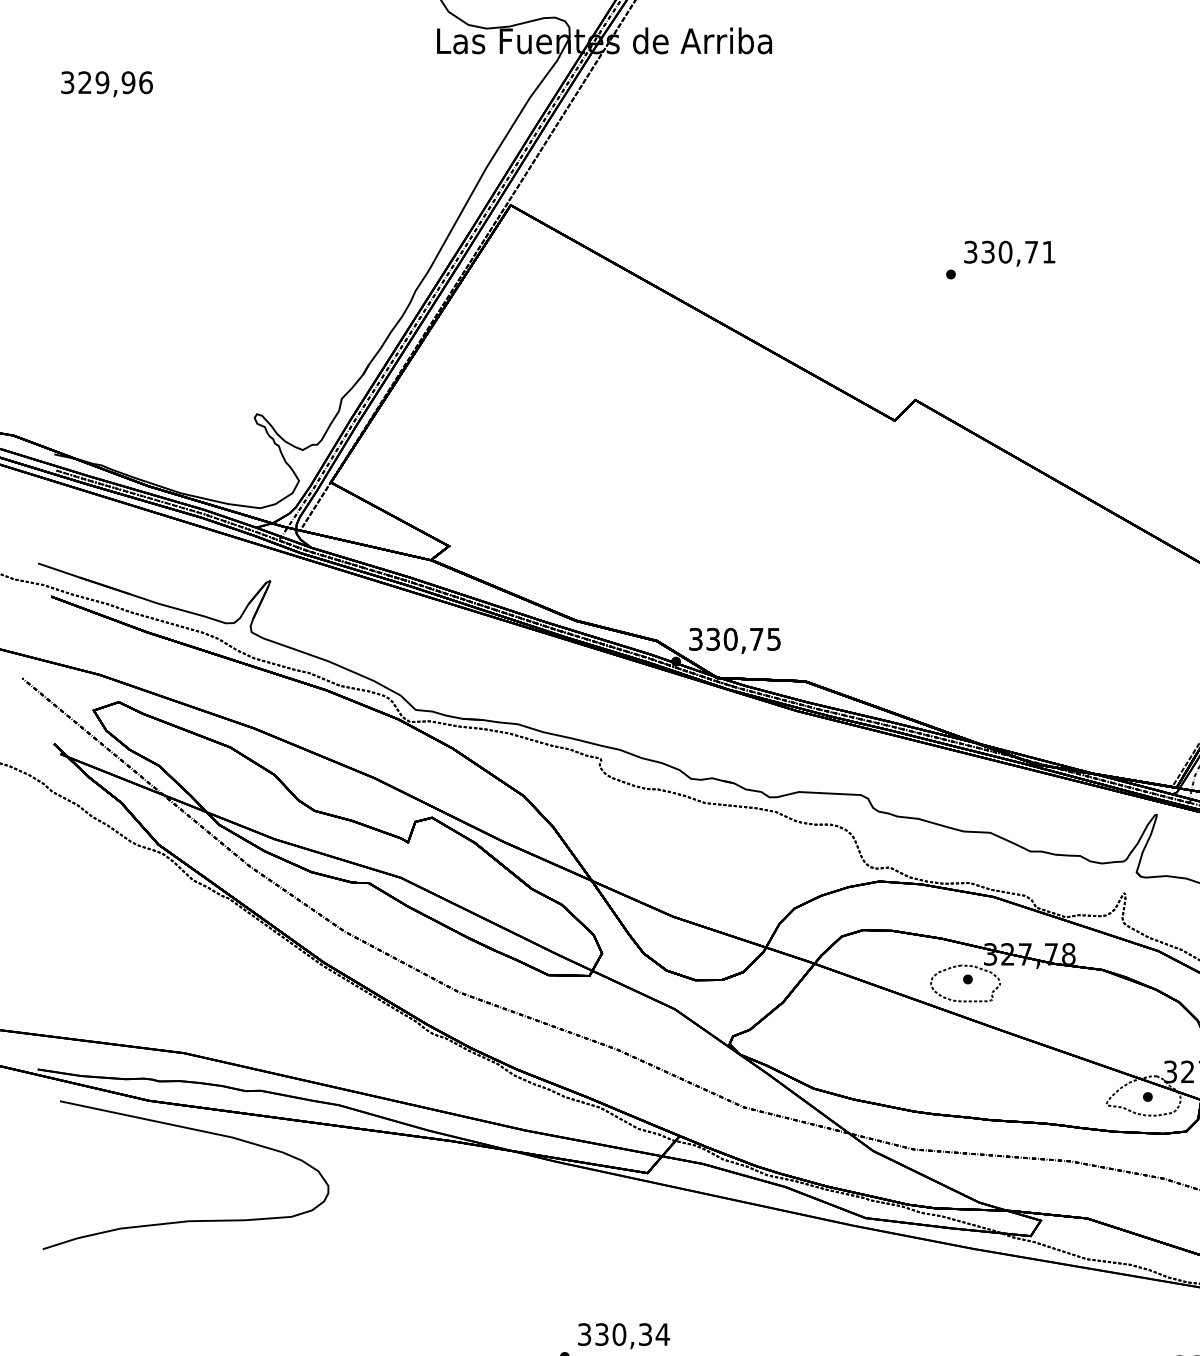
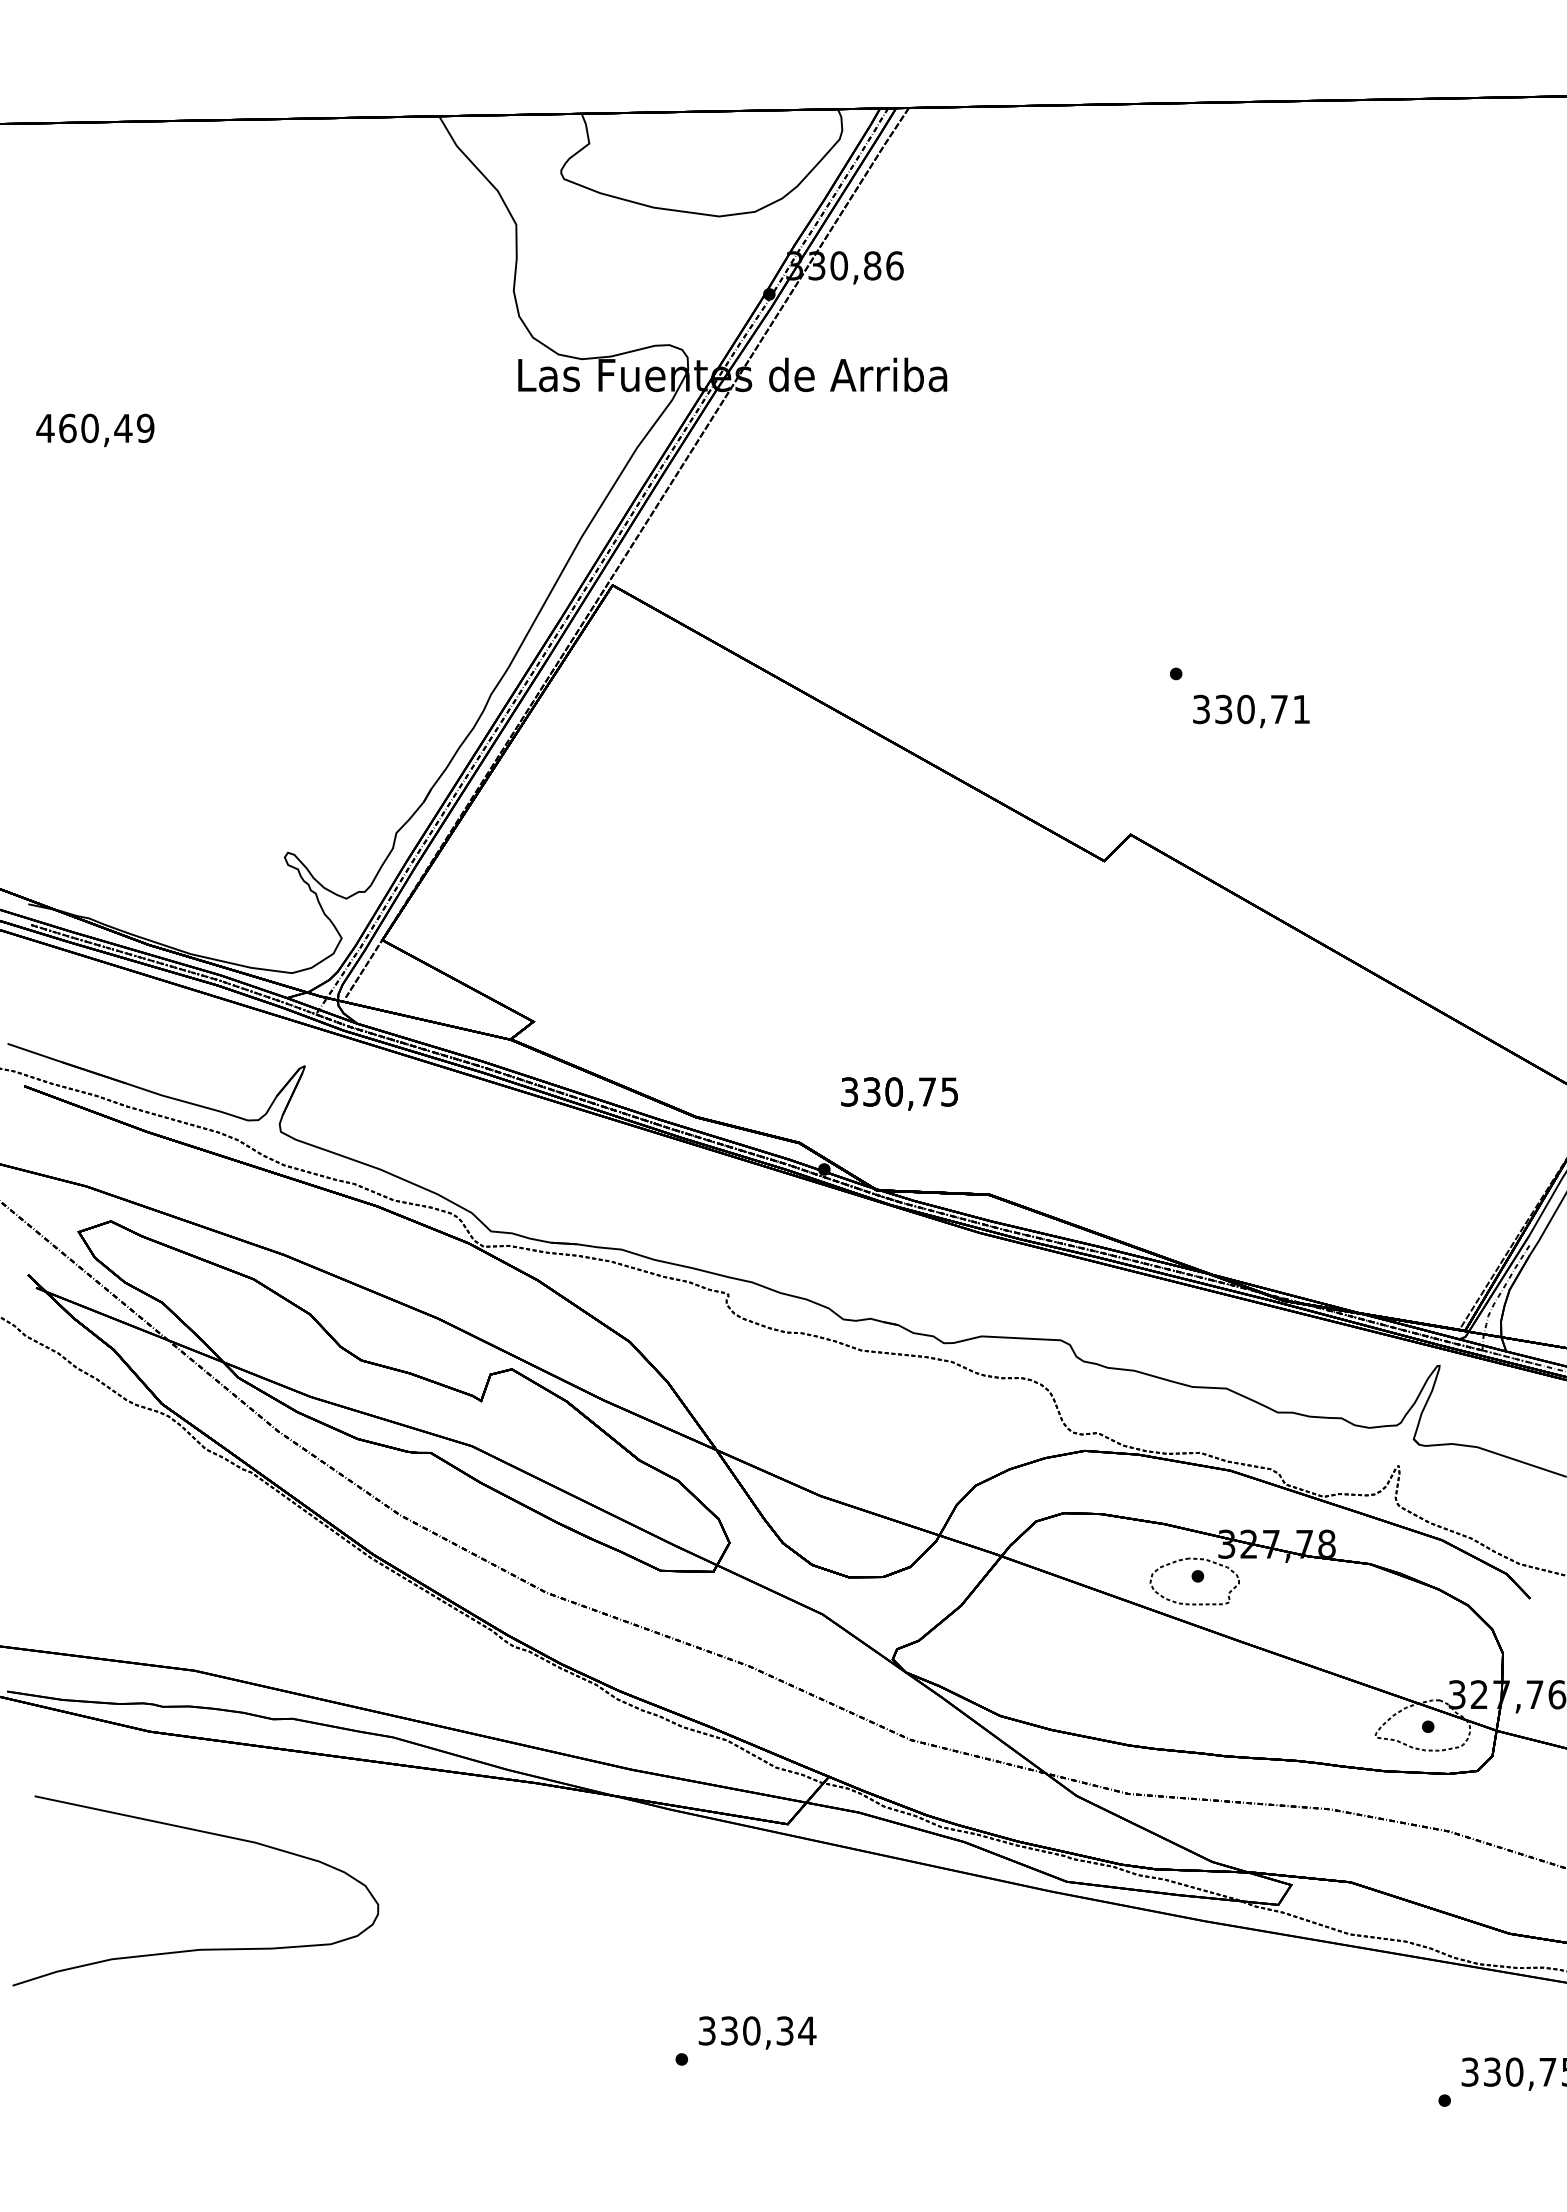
text: (106, 82) -> (95, 428), 329,96 -> 460,49
text: (1009, 253) -> (1251, 711), moved
text: (734, 640) -> (899, 1093), moved
curve: (193, 1130) -> (205, 1833), moved

